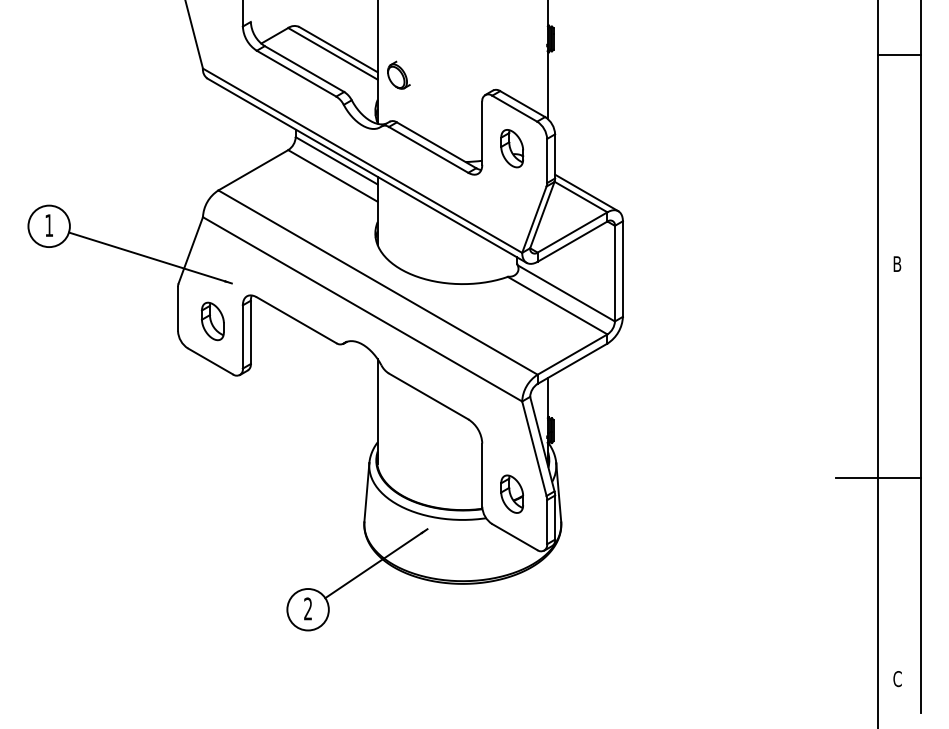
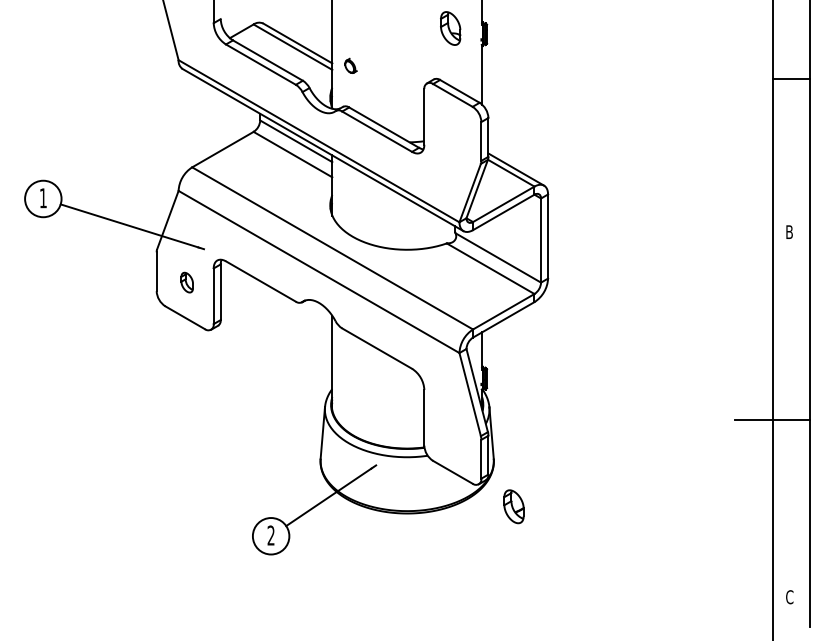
line: (899, 54) -> (791, 79), moved
part: (398, 74) -> (350, 65), size x0.6
part: (512, 148) -> (450, 28), moved
part: (212, 321) -> (186, 282), size x0.6
part: (511, 493) -> (513, 506), moved

